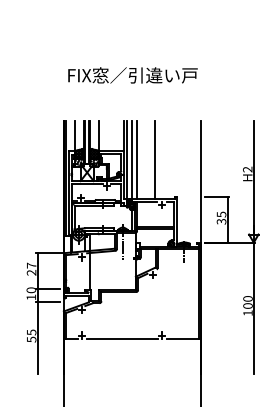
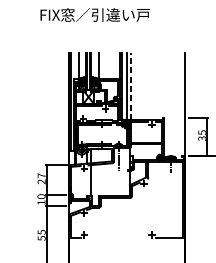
text: (132, 75) -> (94, 15), moved
line: (137, 159) -> (131, 86), solid -> dashed
line: (155, 159) -> (146, 86), removed
line: (121, 338) -> (117, 237), removed

